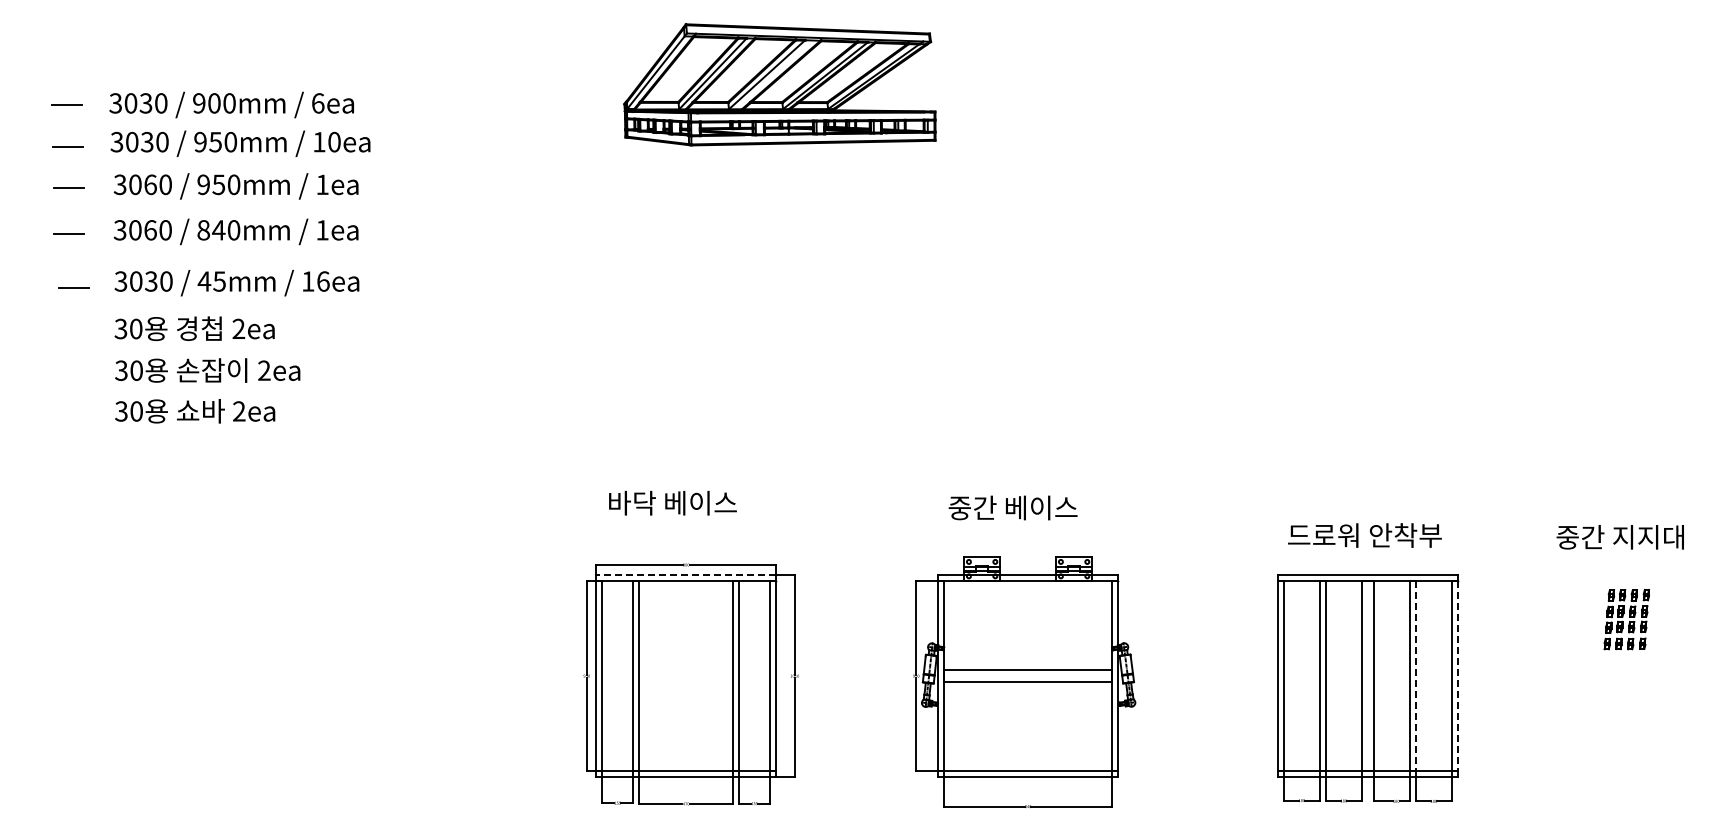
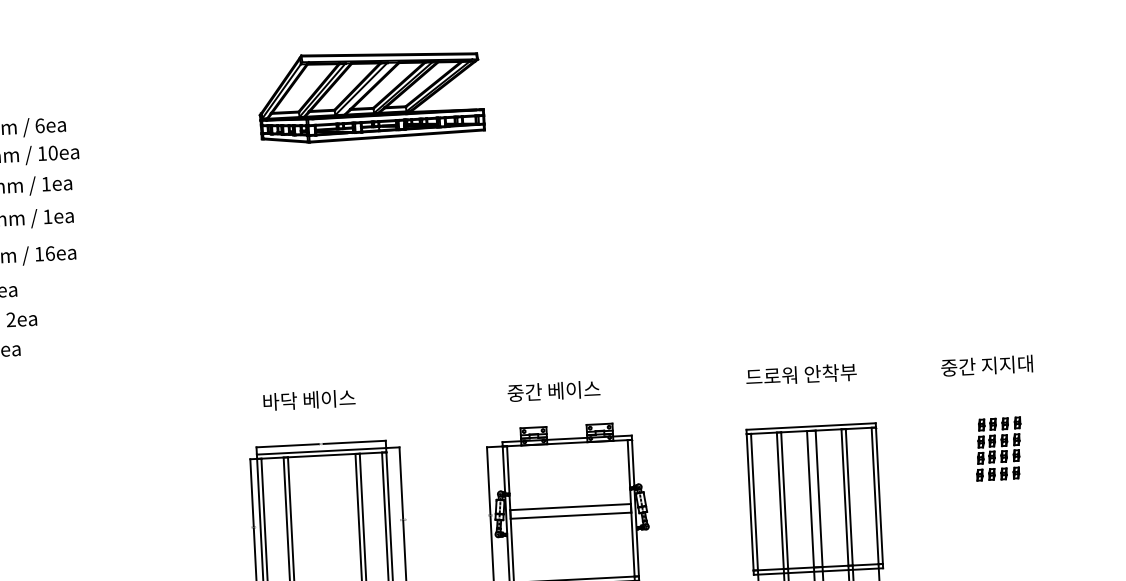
text: (1364, 535) -> (801, 374), moved
text: (1619, 537) -> (986, 366), moved
line: (686, 575) -> (321, 451), dashed -> solid
part: (1626, 619) -> (998, 448), size x1.43
line: (1415, 676) -> (849, 497), dashed -> solid
line: (1457, 676) -> (879, 496), dashed -> solid

